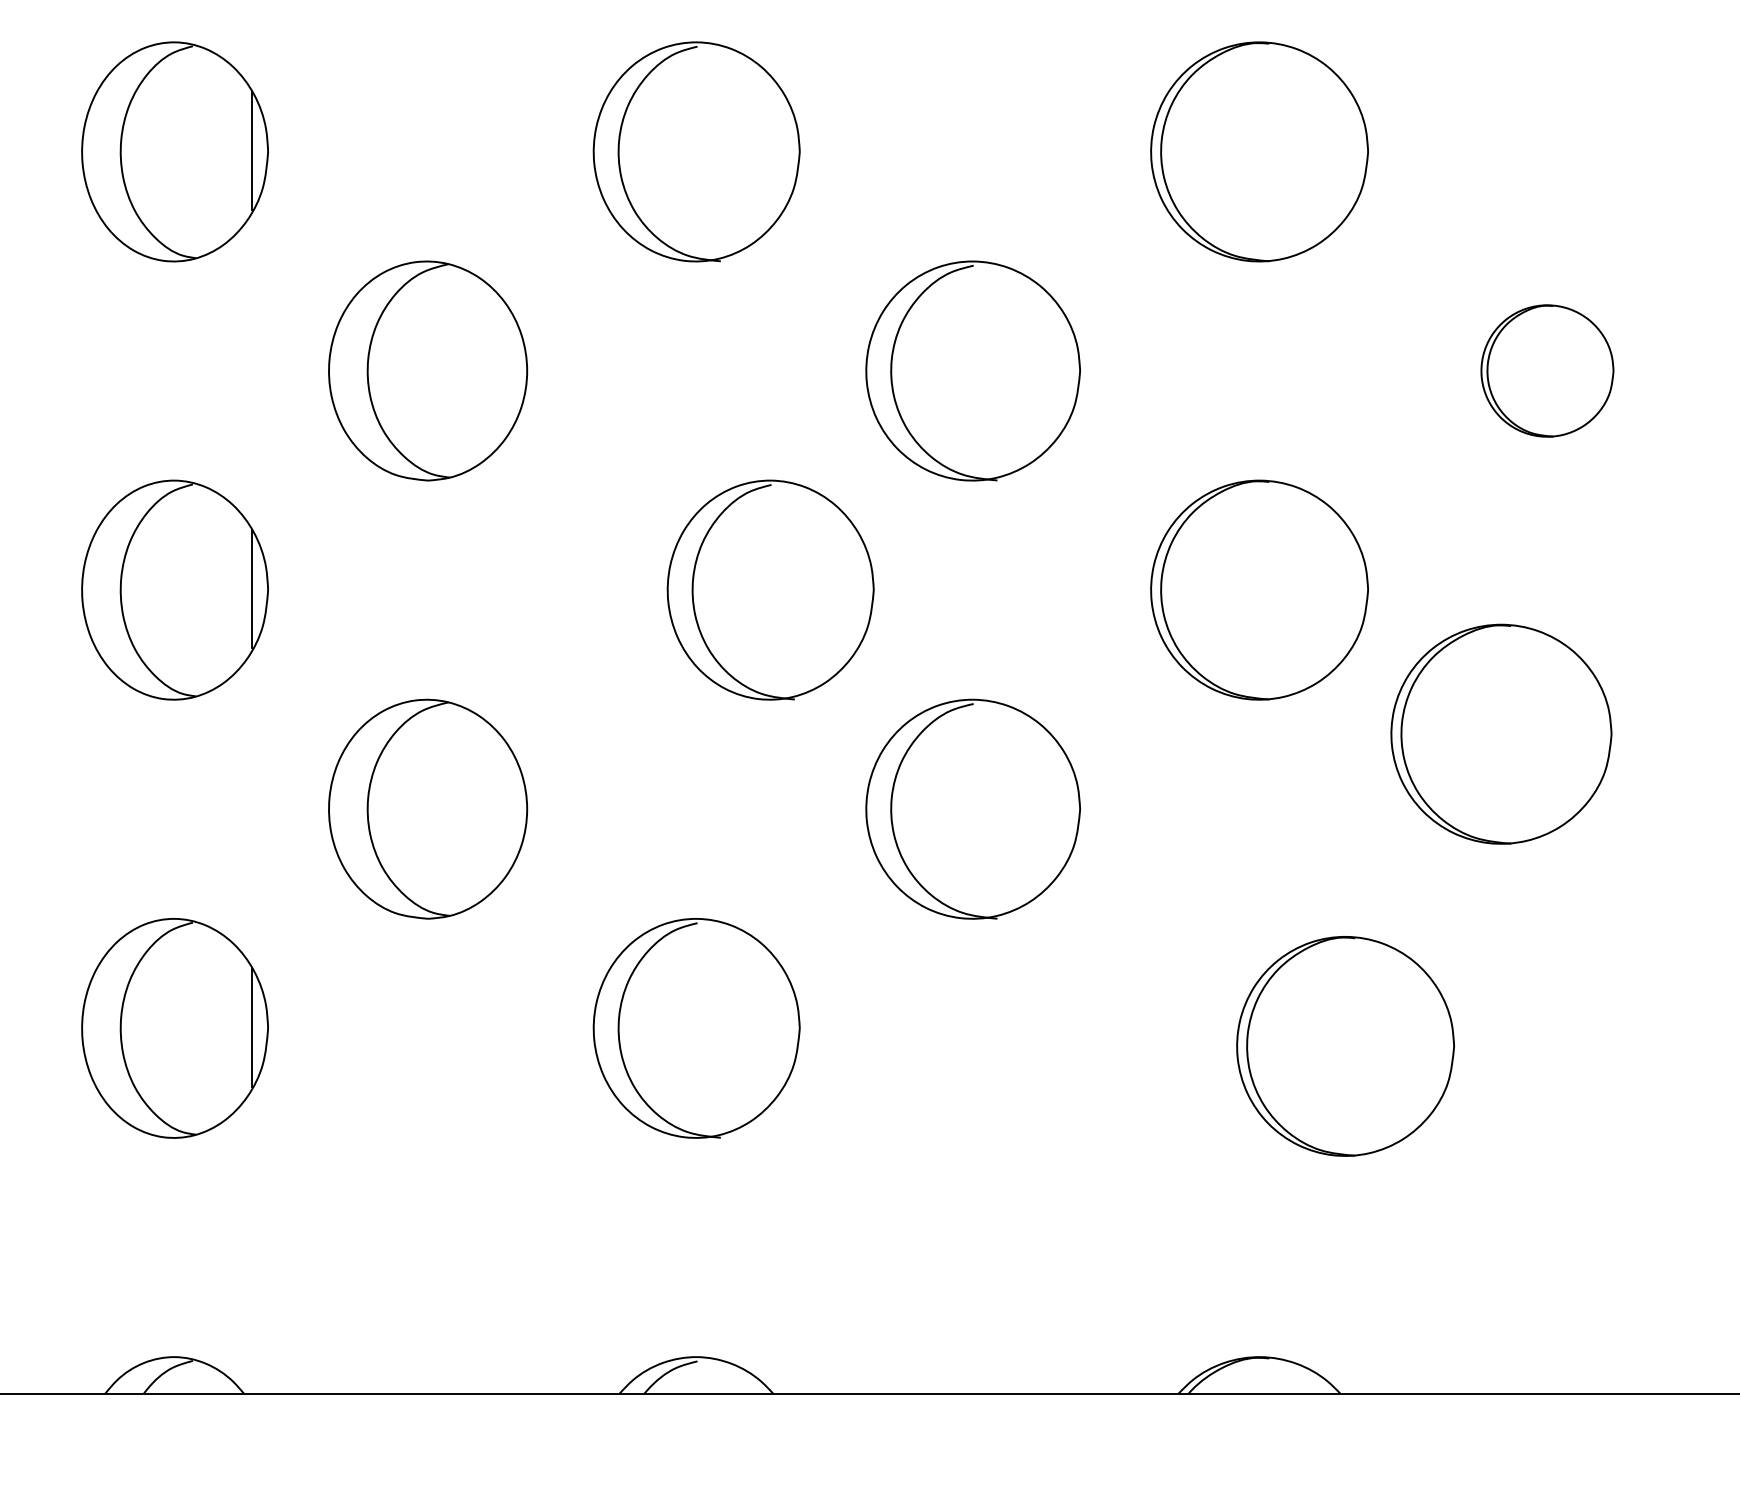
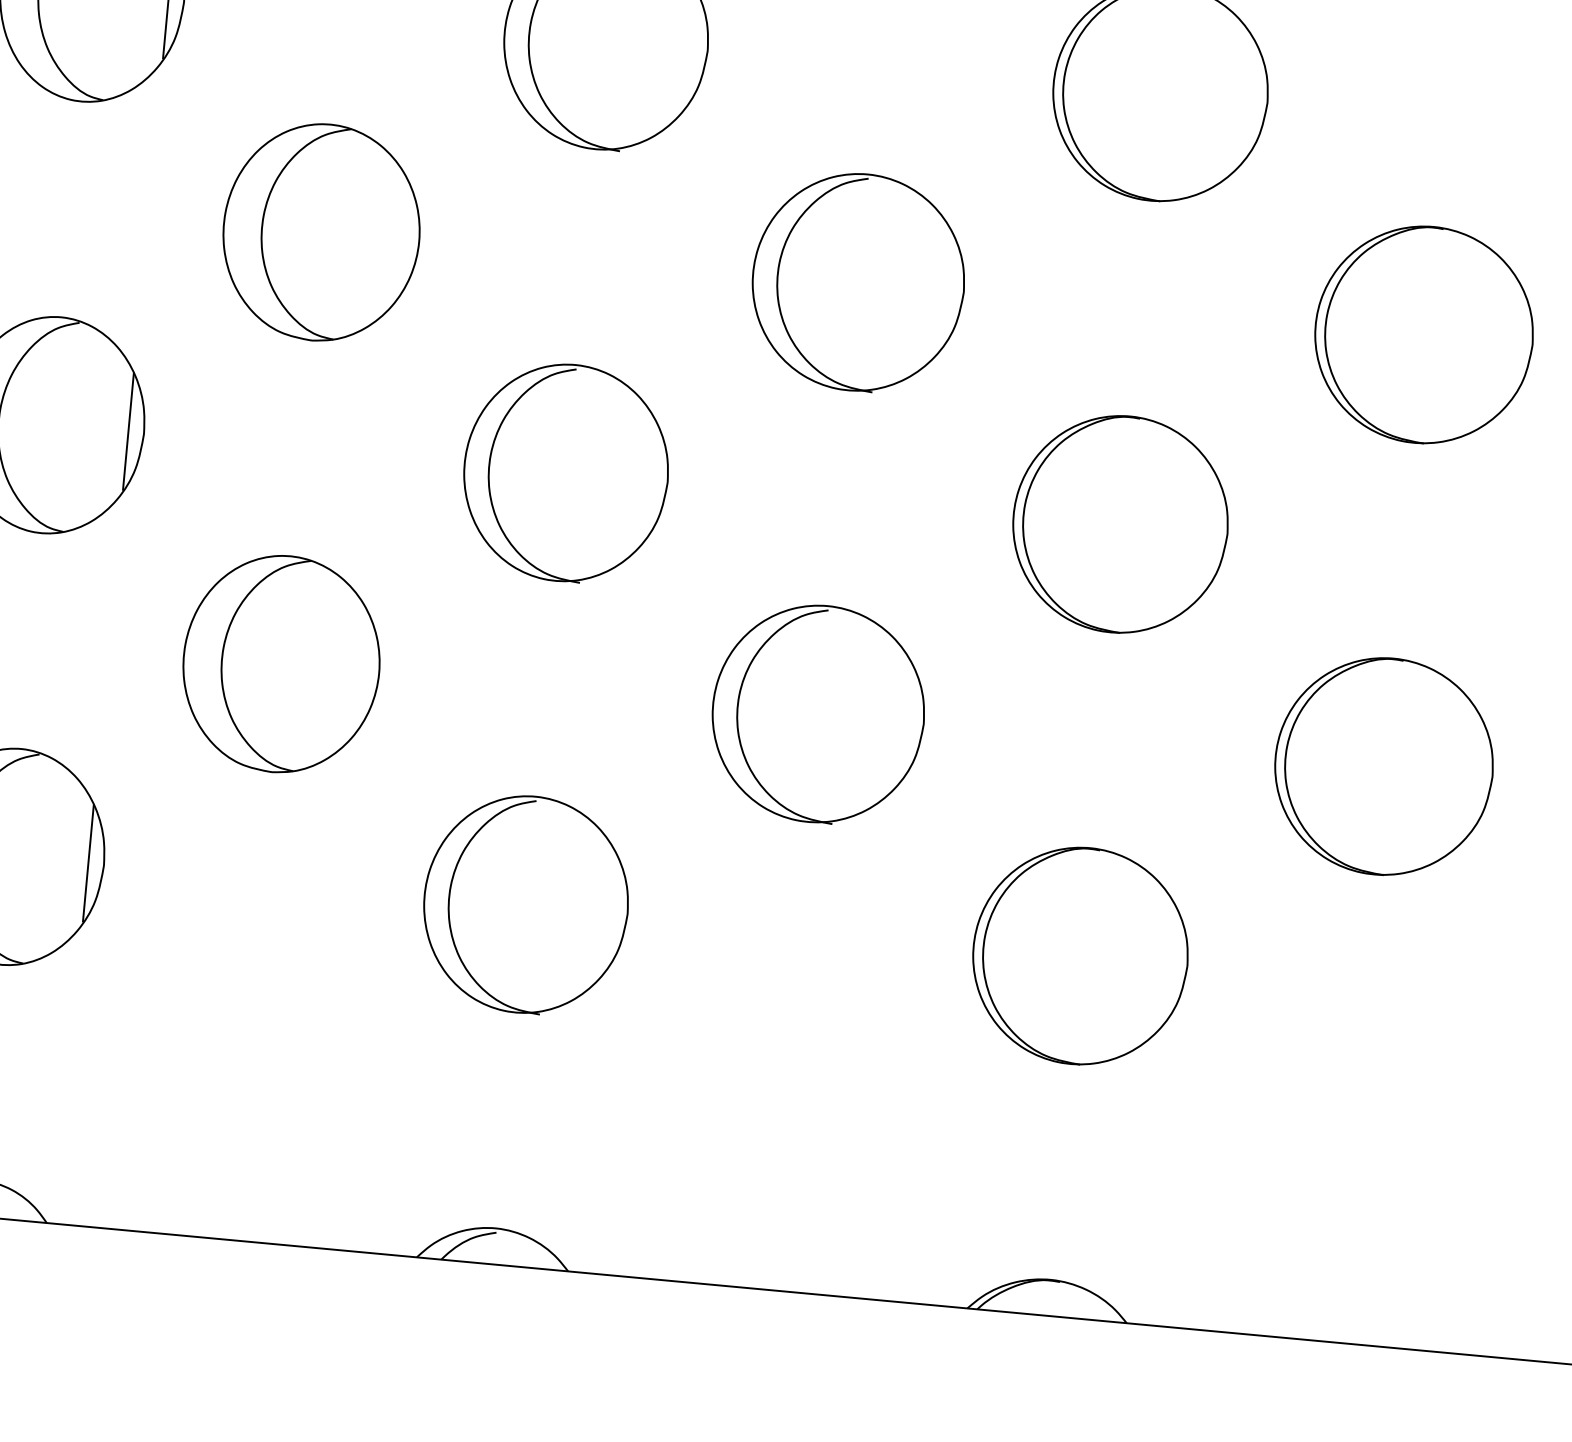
part: (1547, 370) -> (1424, 334), size x1.67
part: (770, 589) -> (566, 472), moved
part: (1501, 733) -> (1384, 765), moved
part: (1345, 1046) -> (1080, 956), moved

